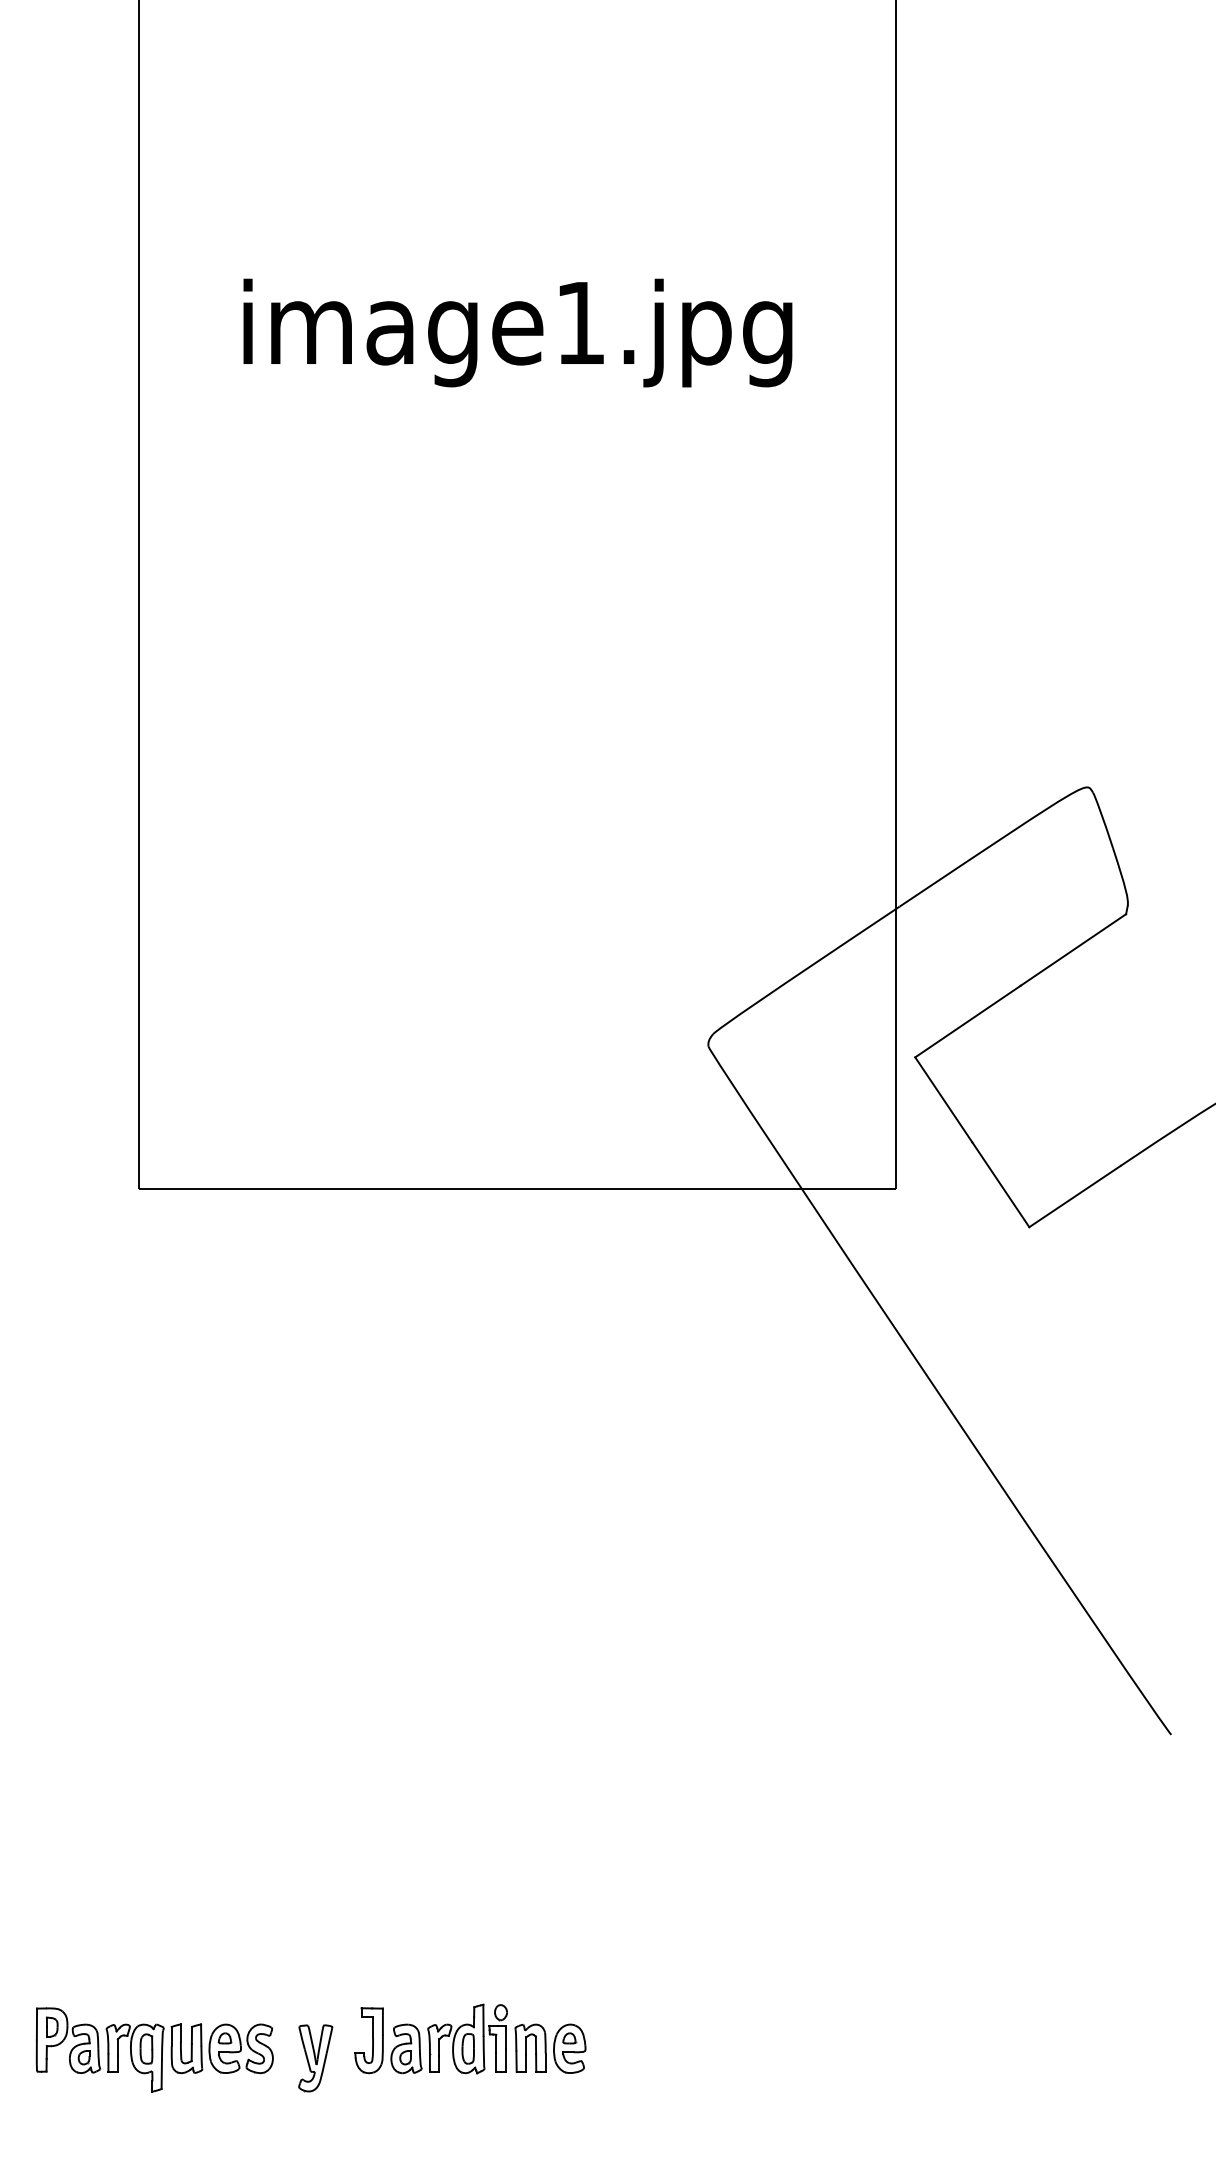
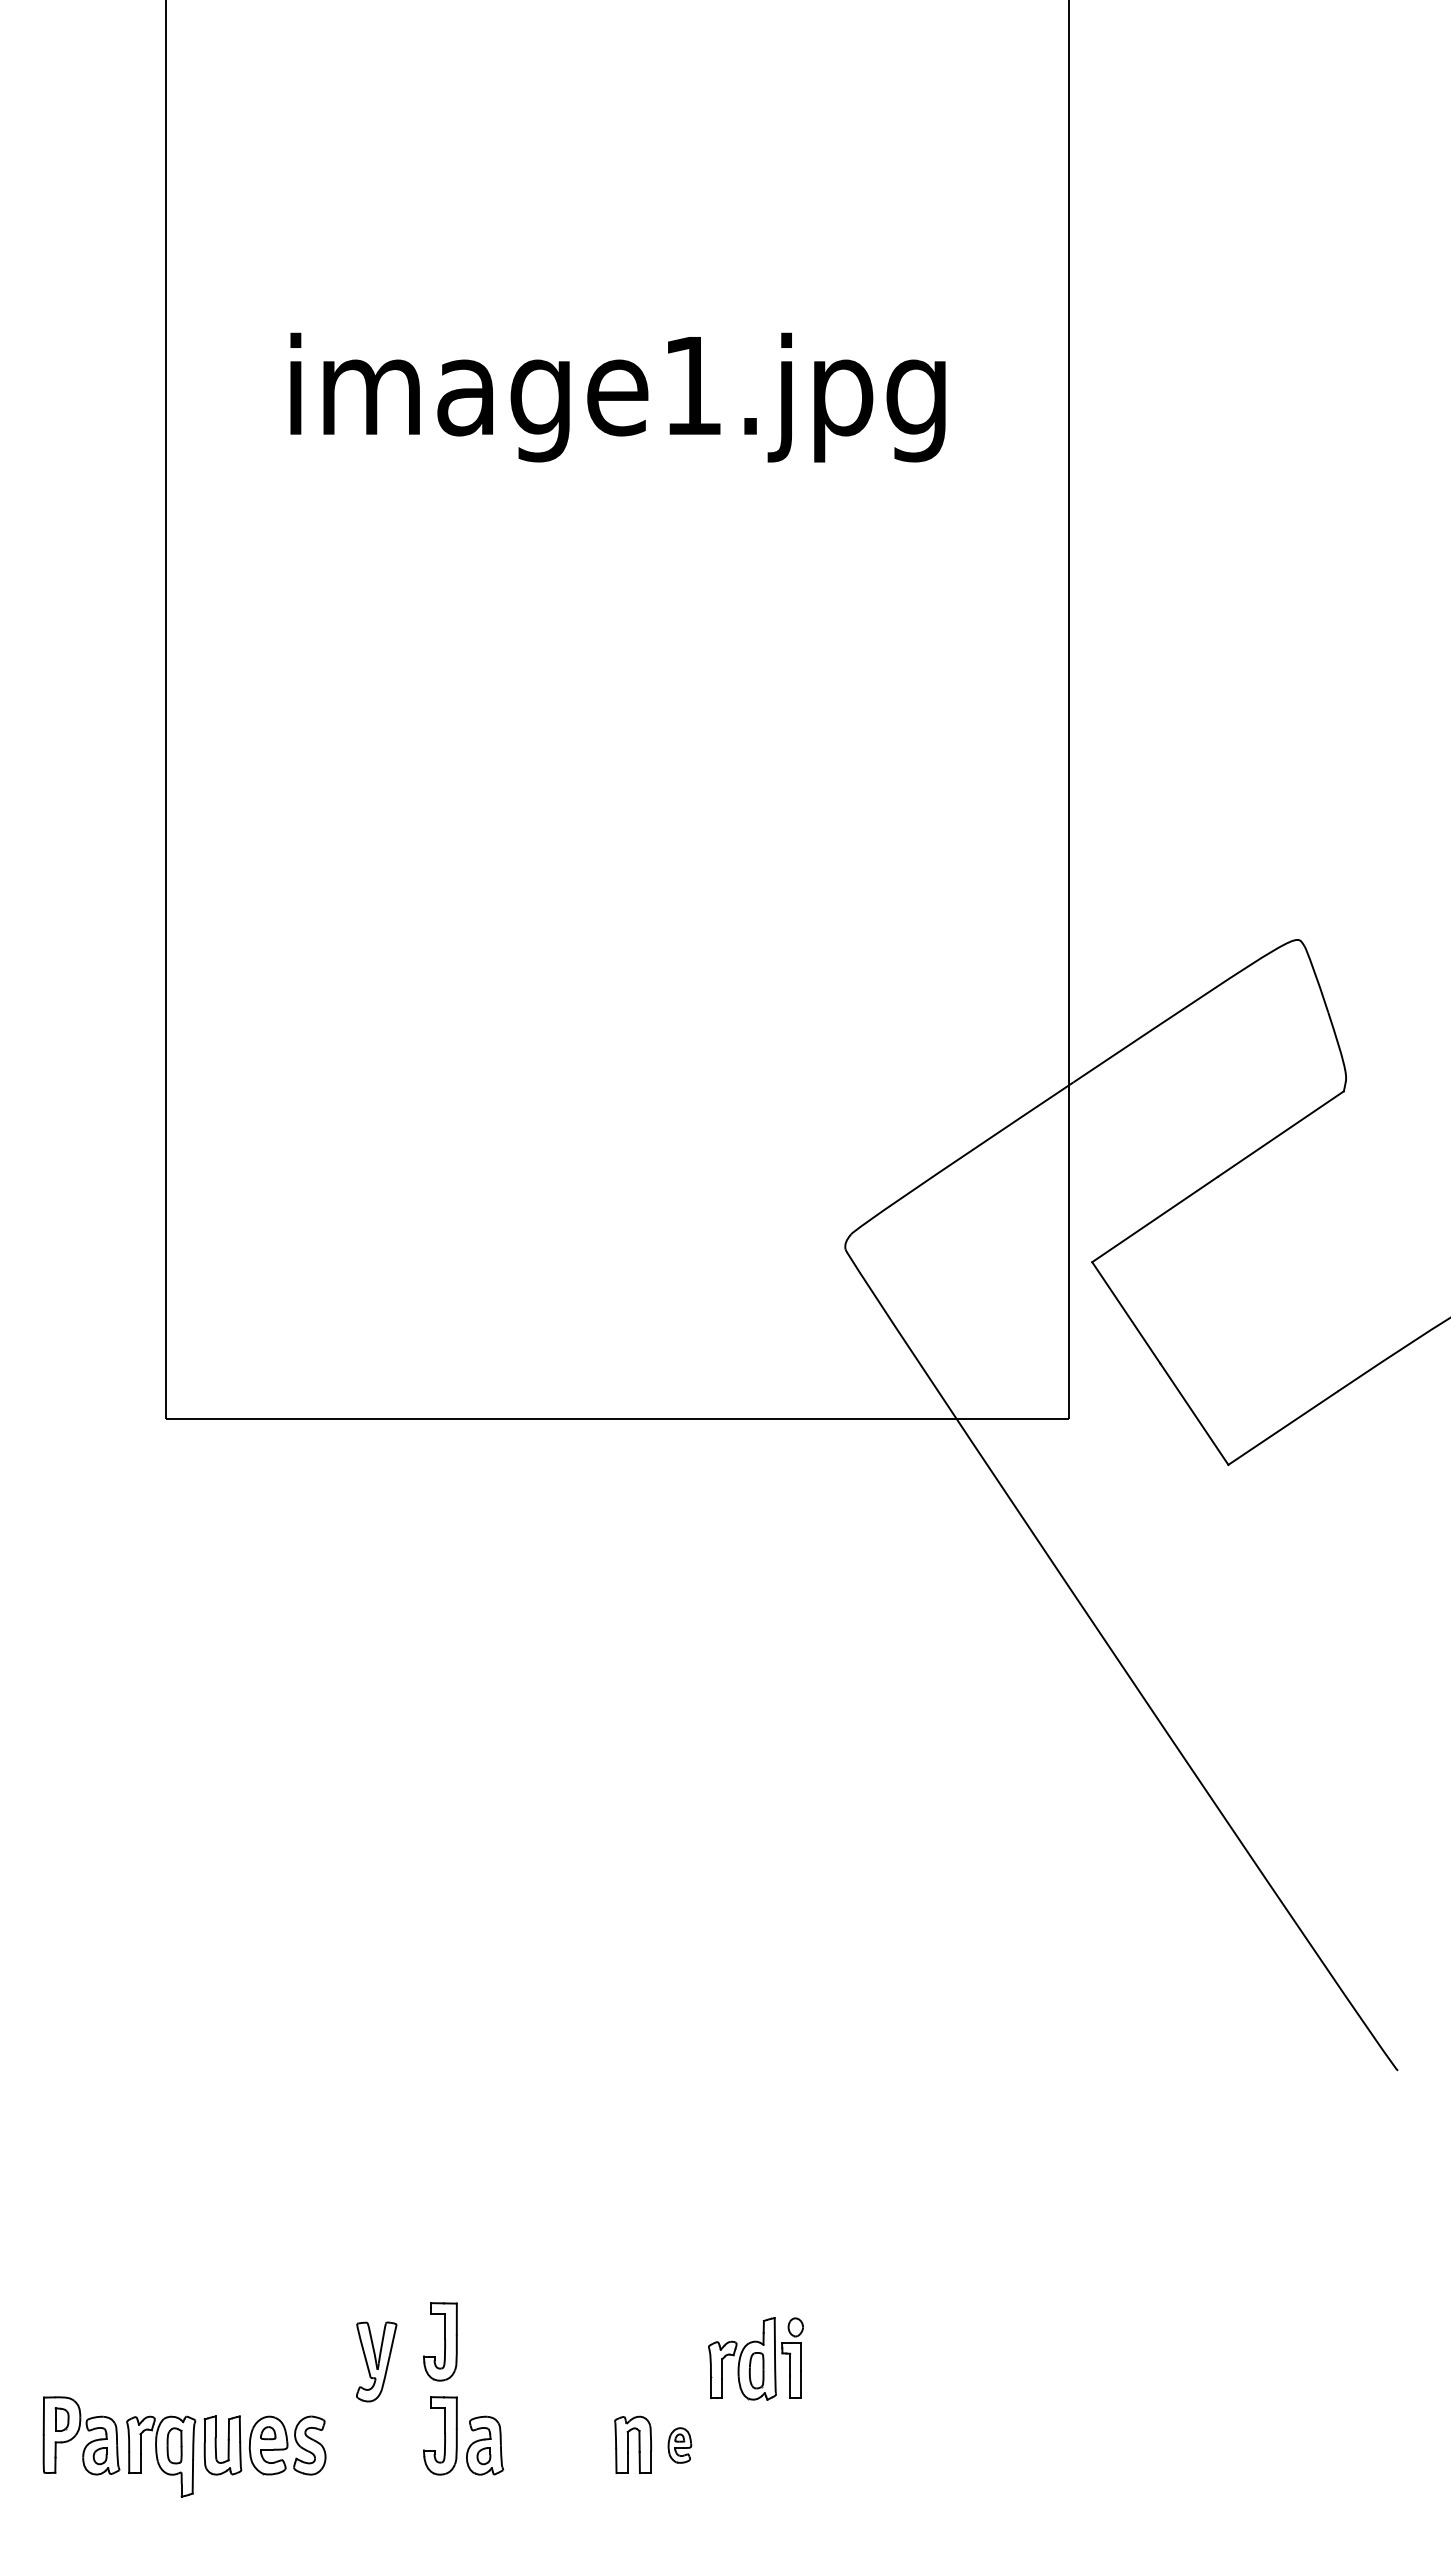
part: (369, 1961) -> (440, 2341), added
part: (467, 2038) -> (755, 2358), moved
part: (569, 2048) -> (679, 2445), size x0.6
part: (315, 2057) -> (376, 2361), moved

